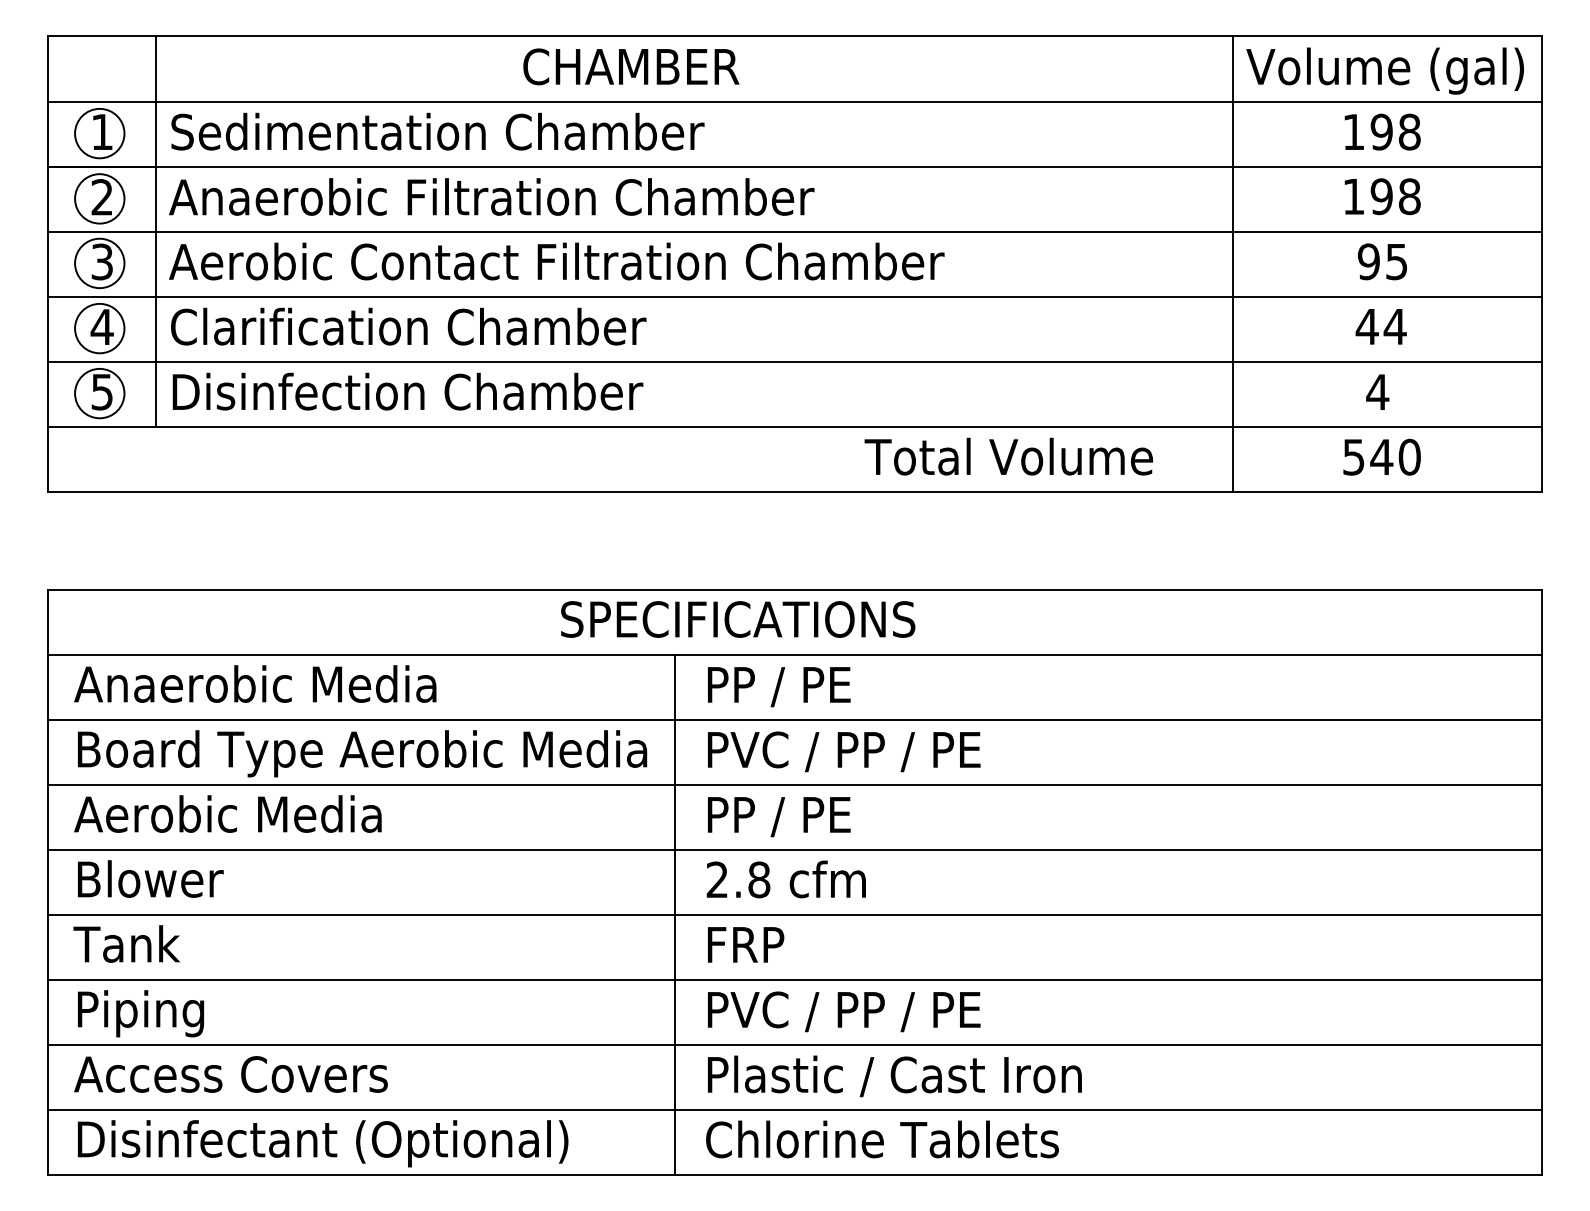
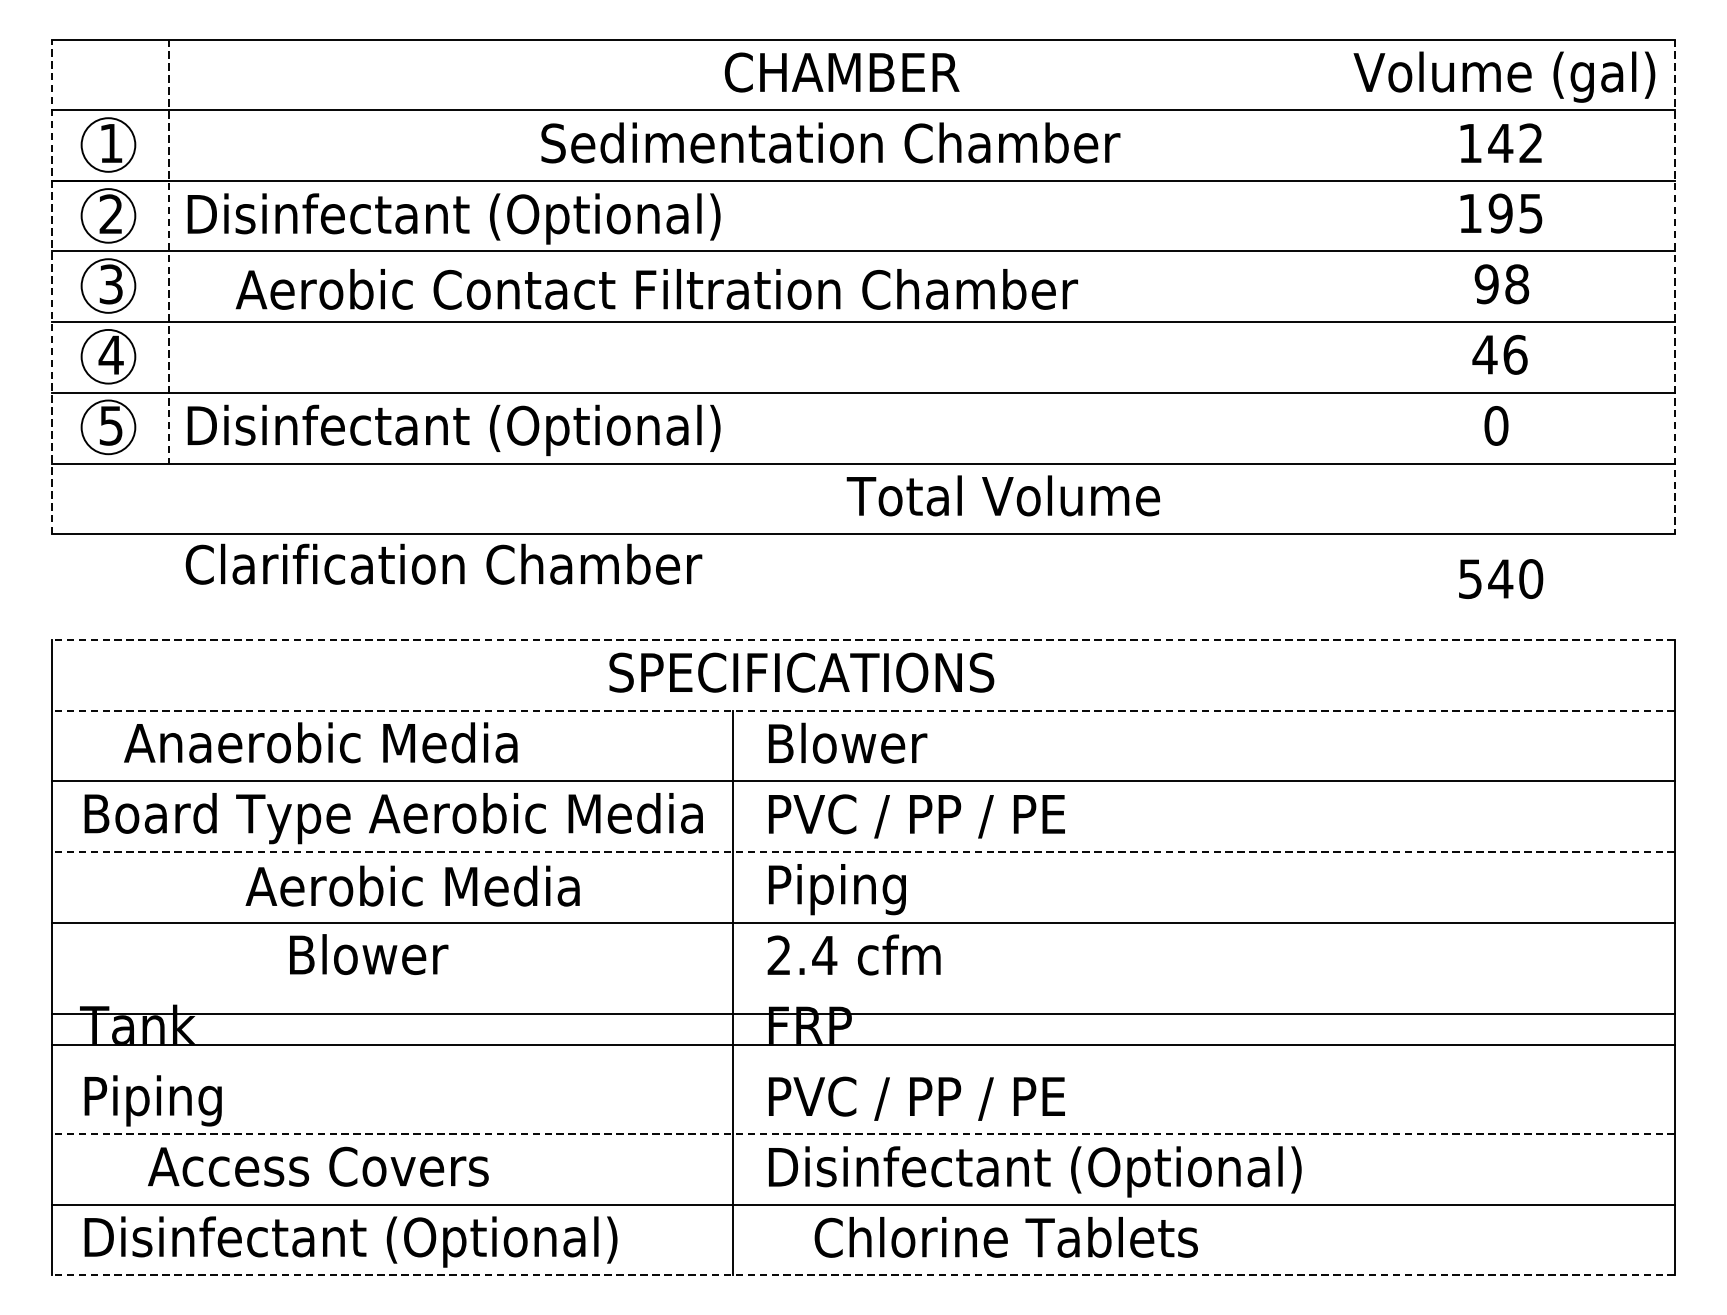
text: (631, 66) -> (842, 72), moved
text: (437, 131) -> (830, 142), moved
text: (1395, 131) -> (1515, 142), 198 -> 142
text: (1409, 196) -> (1530, 213), 198 -> 195
text: (491, 201) -> (533, 218), Anaerobic Filtration Chamber -> Disinfectant (Optional)
line: (155, 232) -> (169, 252), solid -> dashed
text: (556, 261) -> (656, 289), moved
text: (1396, 261) -> (1516, 283), 95 -> 98
line: (47, 264) -> (51, 287), solid -> dashed
line: (1233, 264) -> (1339, 287), removed
line: (1542, 264) -> (1675, 287), solid -> dashed
text: (408, 326) -> (443, 564), moved
text: (1394, 326) -> (1514, 354), 44 -> 46
text: (1377, 391) -> (1496, 425), 4 -> 0
text: (513, 395) -> (557, 429), Disinfection Chamber -> Disinfectant (Optional)
text: (1008, 456) -> (1003, 495), moved
text: (1381, 456) -> (1500, 578), moved
line: (794, 589) -> (862, 640), solid -> dashed
line: (794, 654) -> (862, 710), solid -> dashed
text: (255, 683) -> (321, 742), moved
text: (782, 686) -> (849, 745), PP / PE -> Blower
line: (794, 784) -> (862, 851), solid -> dashed
text: (227, 813) -> (412, 885), moved
text: (792, 818) -> (860, 888), PP / PE -> Piping
text: (150, 878) -> (368, 953), moved
text: (758, 879) -> (823, 955), 2.8 -> 2.4
line: (794, 914) -> (862, 1045), moved
line: (794, 979) -> (862, 1013), moved
line: (794, 1044) -> (862, 1134), solid -> dashed
text: (230, 1074) -> (317, 1166), moved
text: (955, 1078) -> (1037, 1171), Plastic / Cast Iron -> Disinfectant (Optional)
text: (882, 1139) -> (1006, 1237), moved
line: (794, 1174) -> (862, 1275), solid -> dashed

